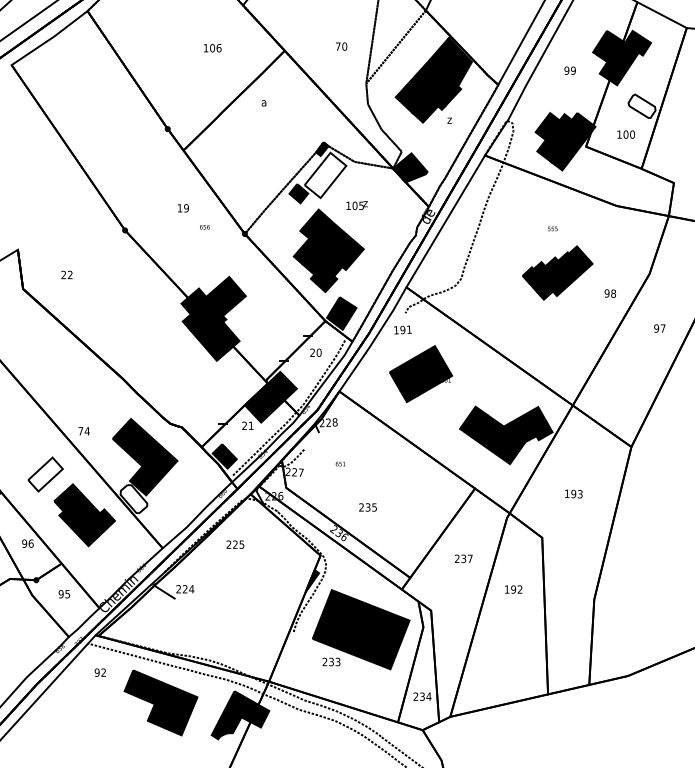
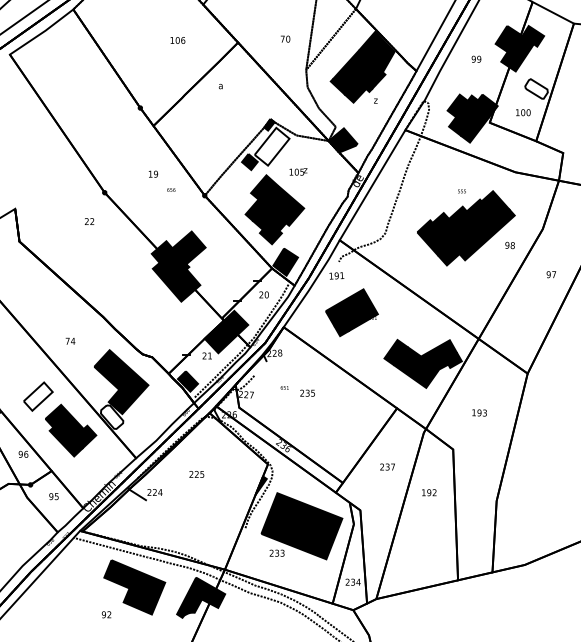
part: (557, 272) -> (465, 227), size x1.67
text: (66, 274) -> (89, 221), moved
text: (83, 431) -> (69, 341), moved
text: (367, 507) -> (307, 393), moved
text: (235, 544) -> (196, 474), moved
text: (99, 672) -> (105, 614), moved

